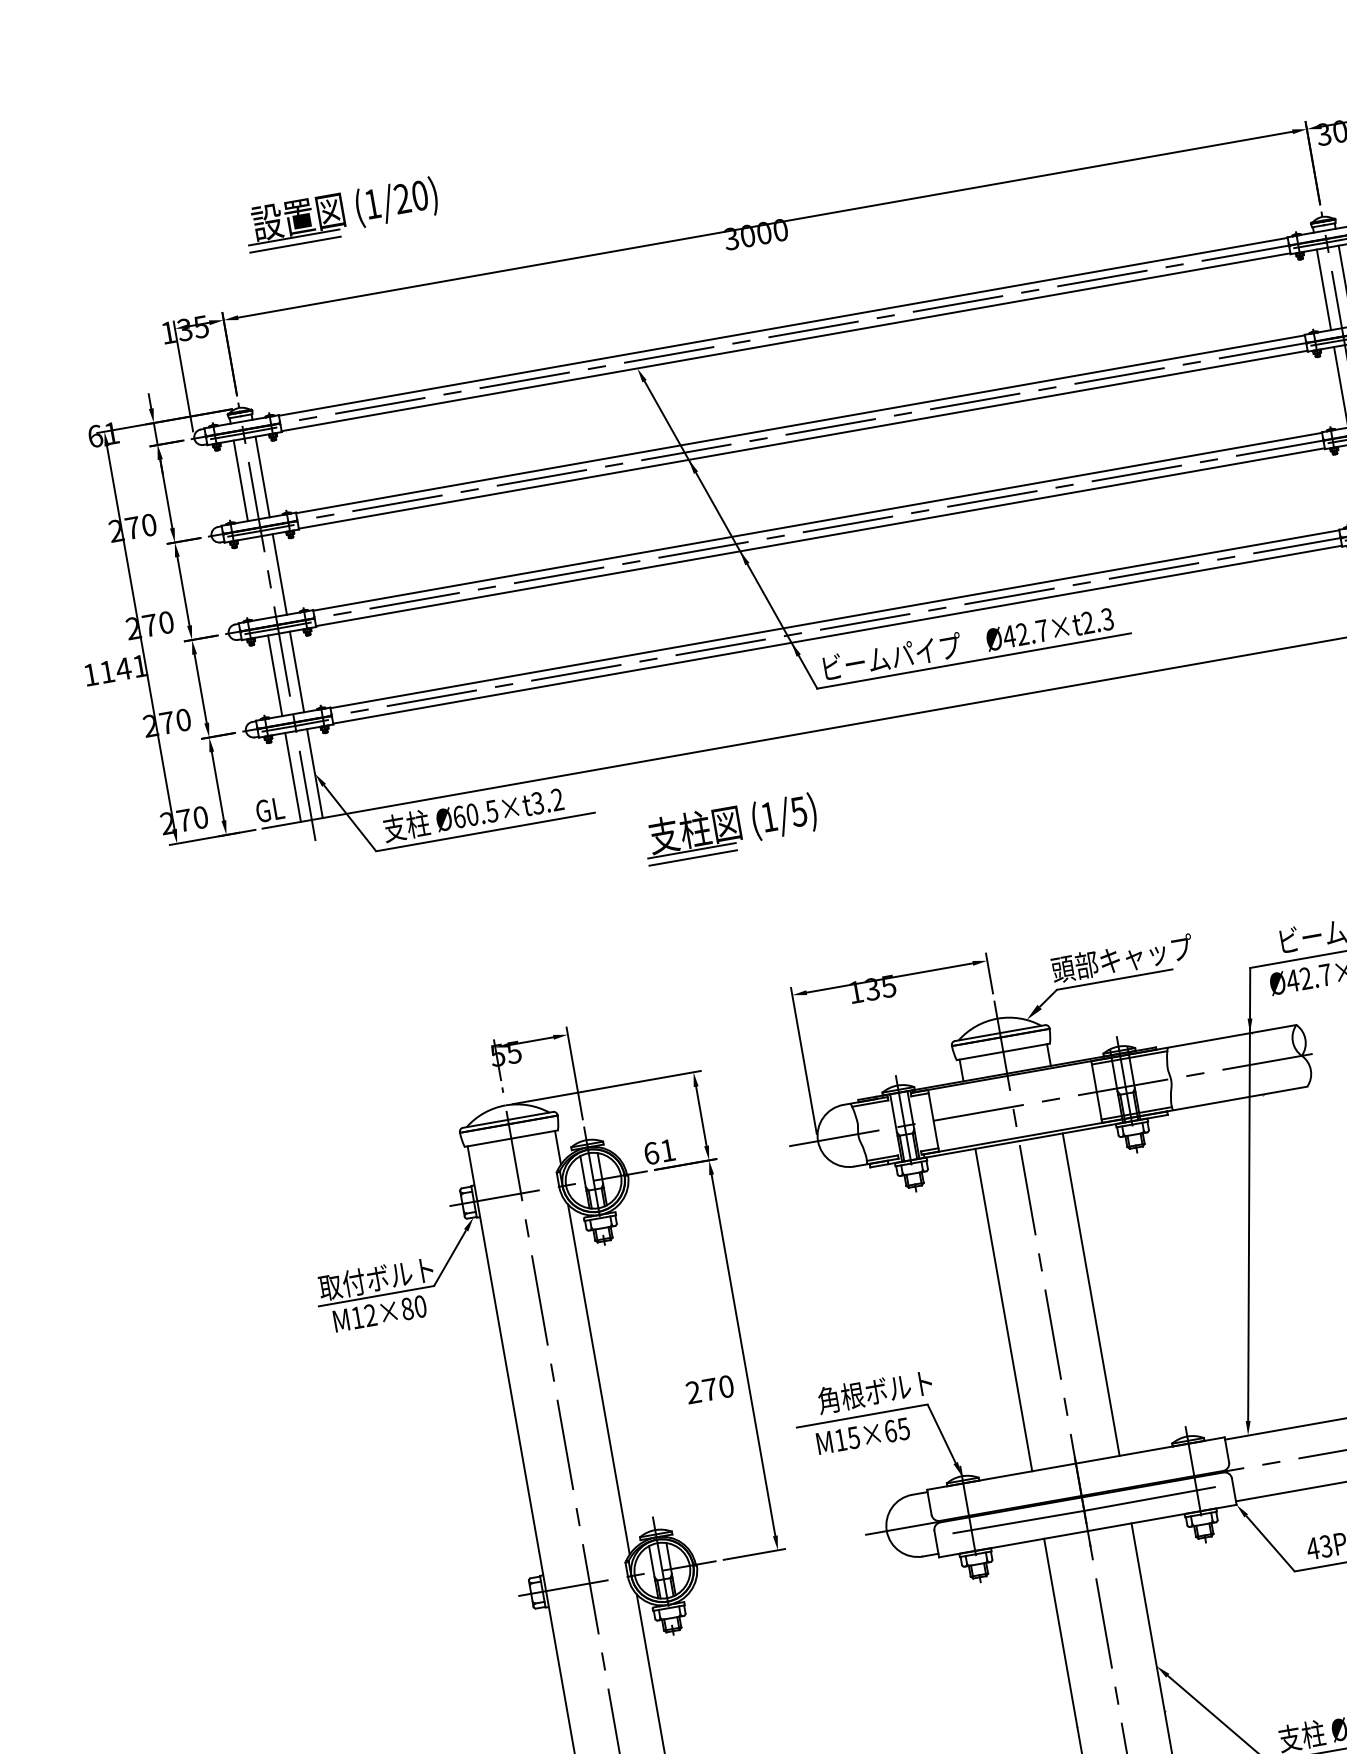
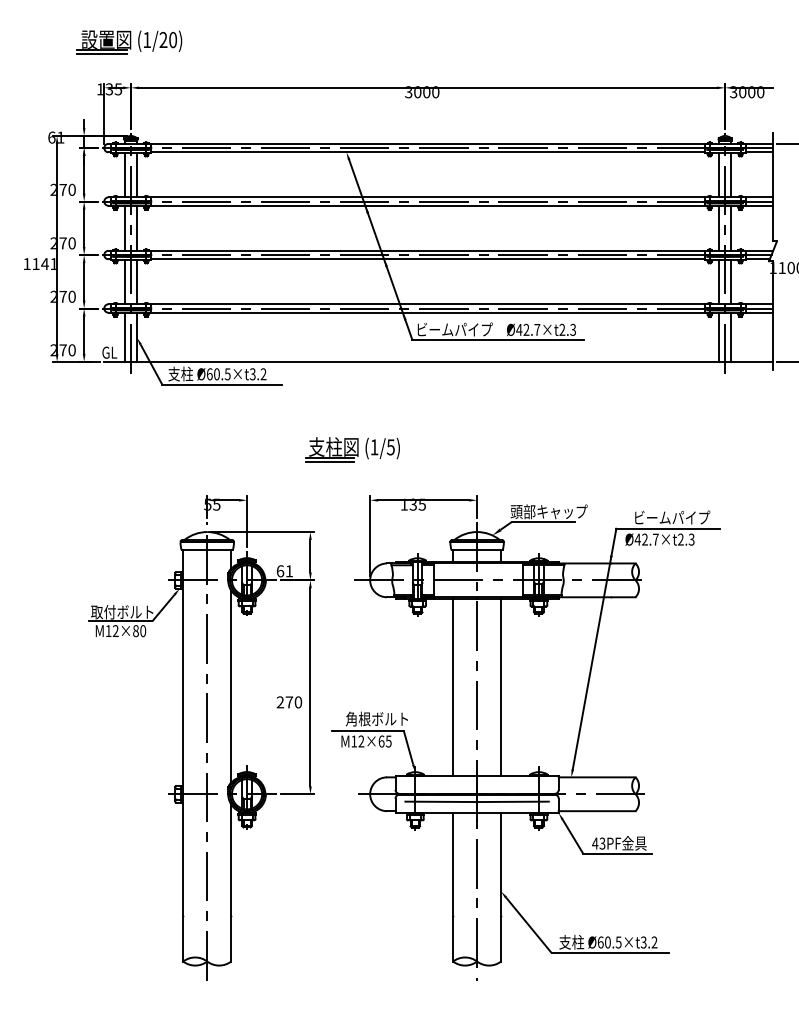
part: (341, 214) -> (129, 42), moved
line: (258, 578) -> (125, 228), added
part: (729, 828) -> (352, 449), moved
text: (854, 1437) -> (361, 741), M15×65 -> M12×65

